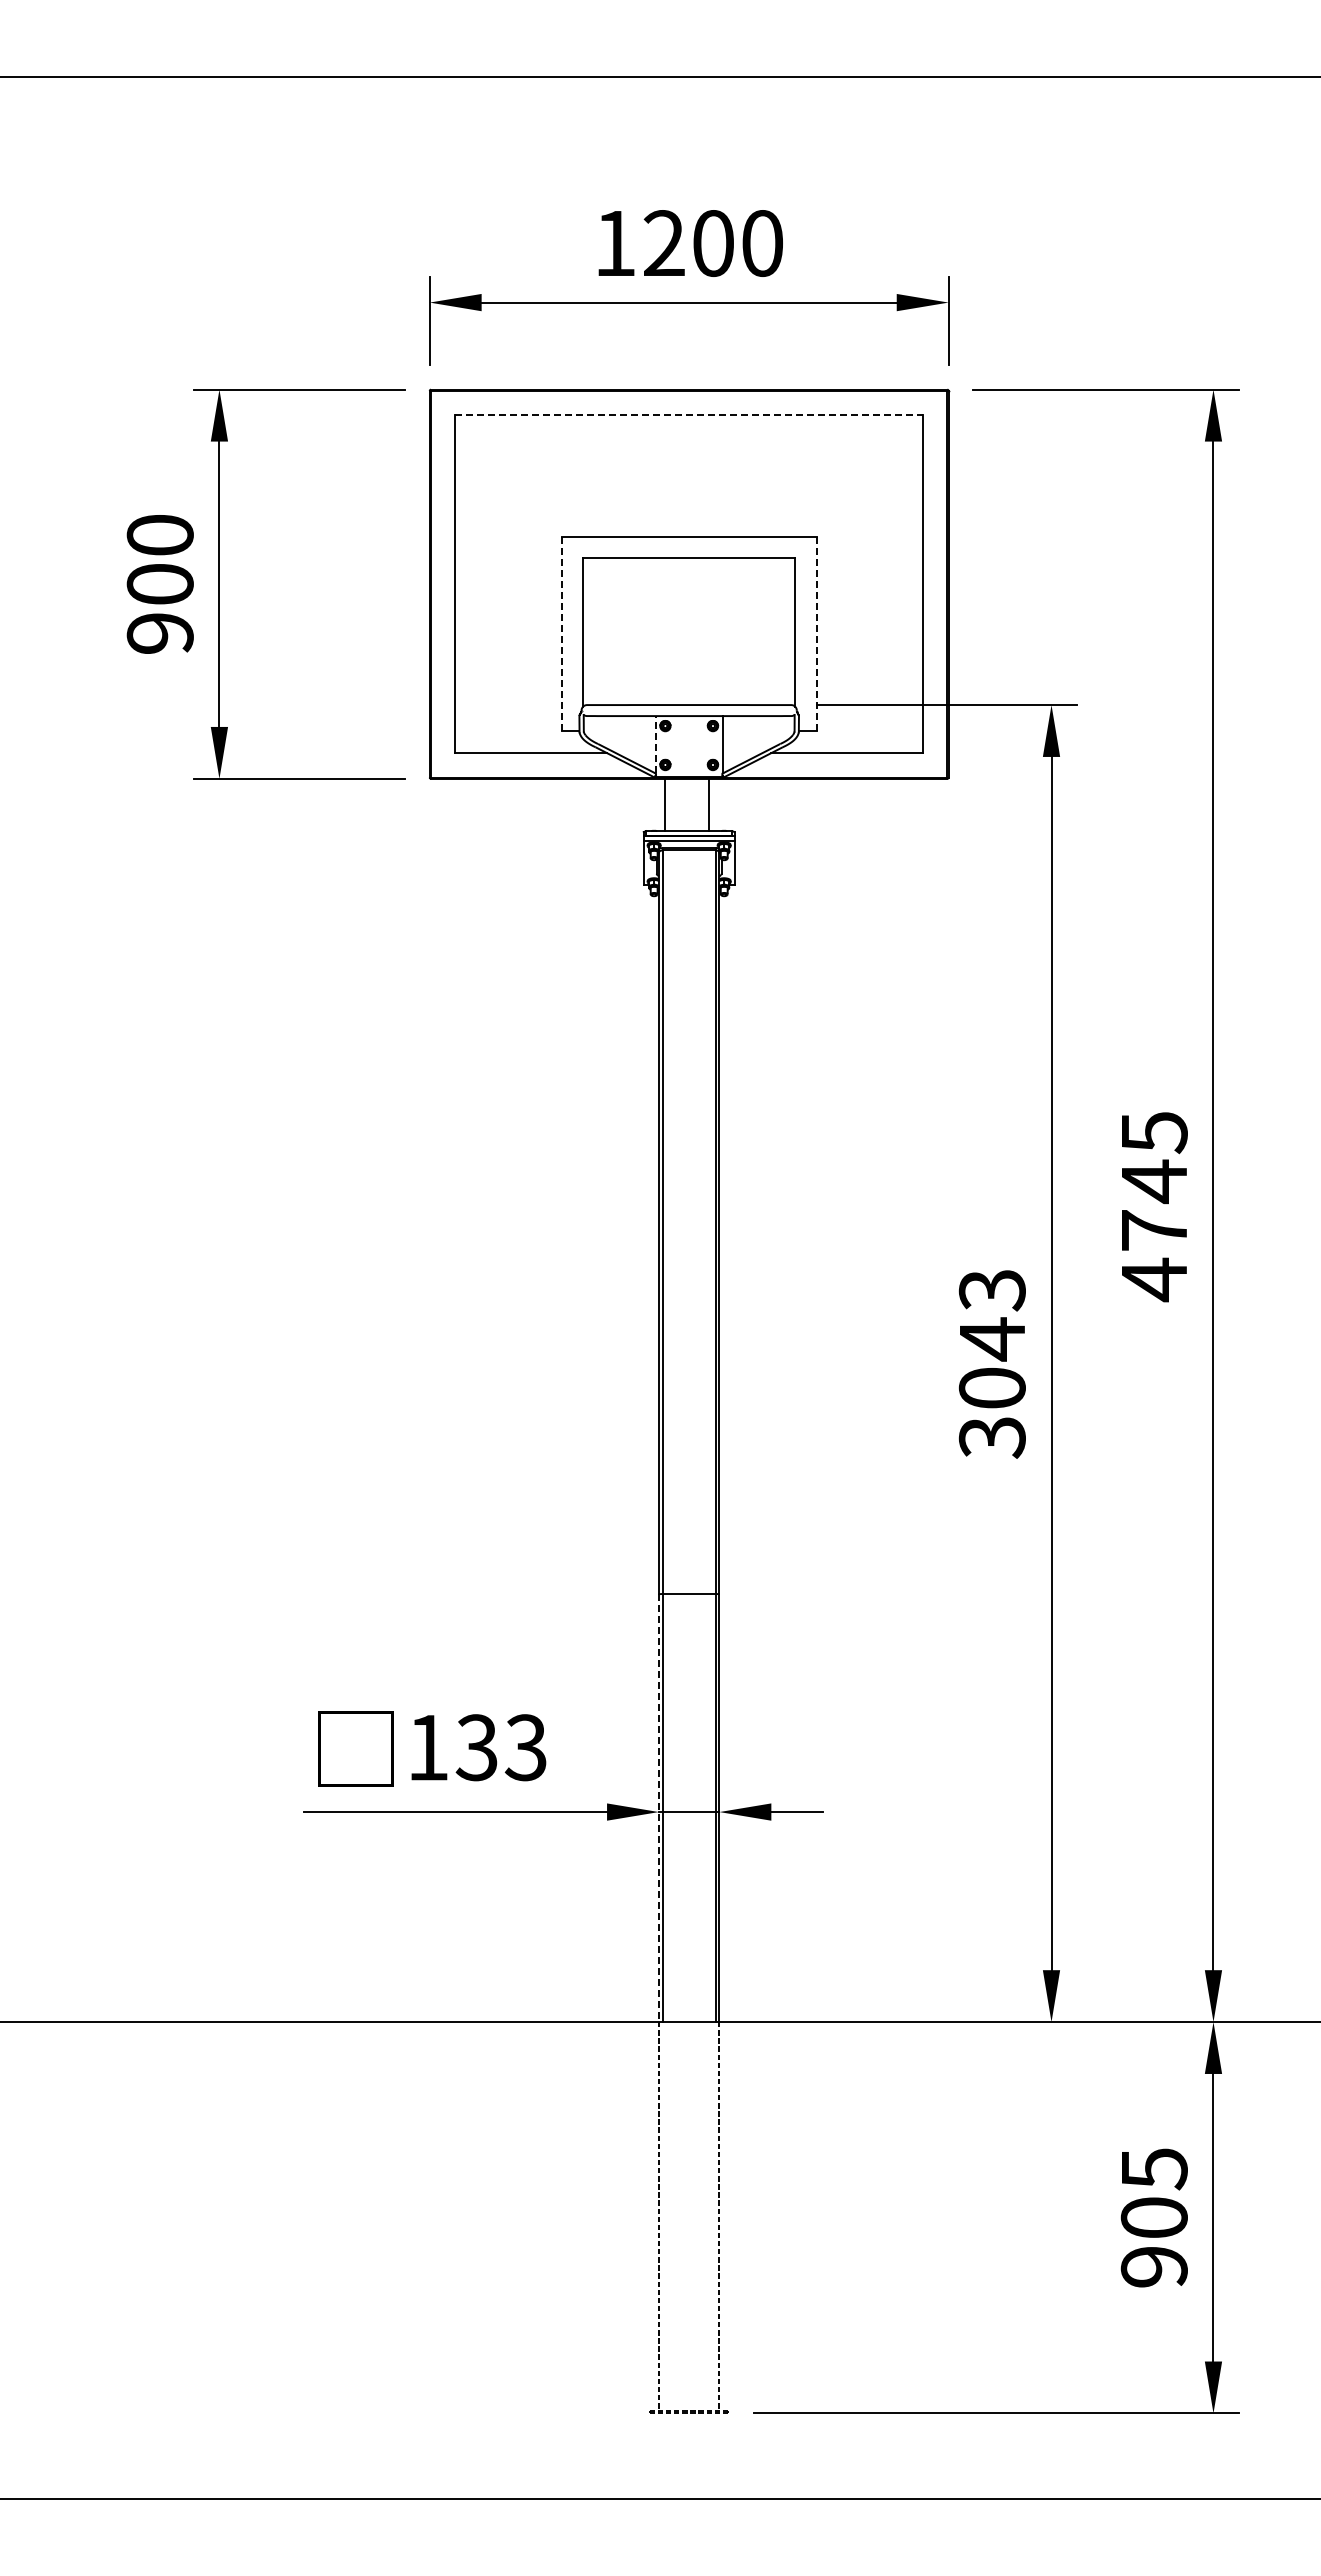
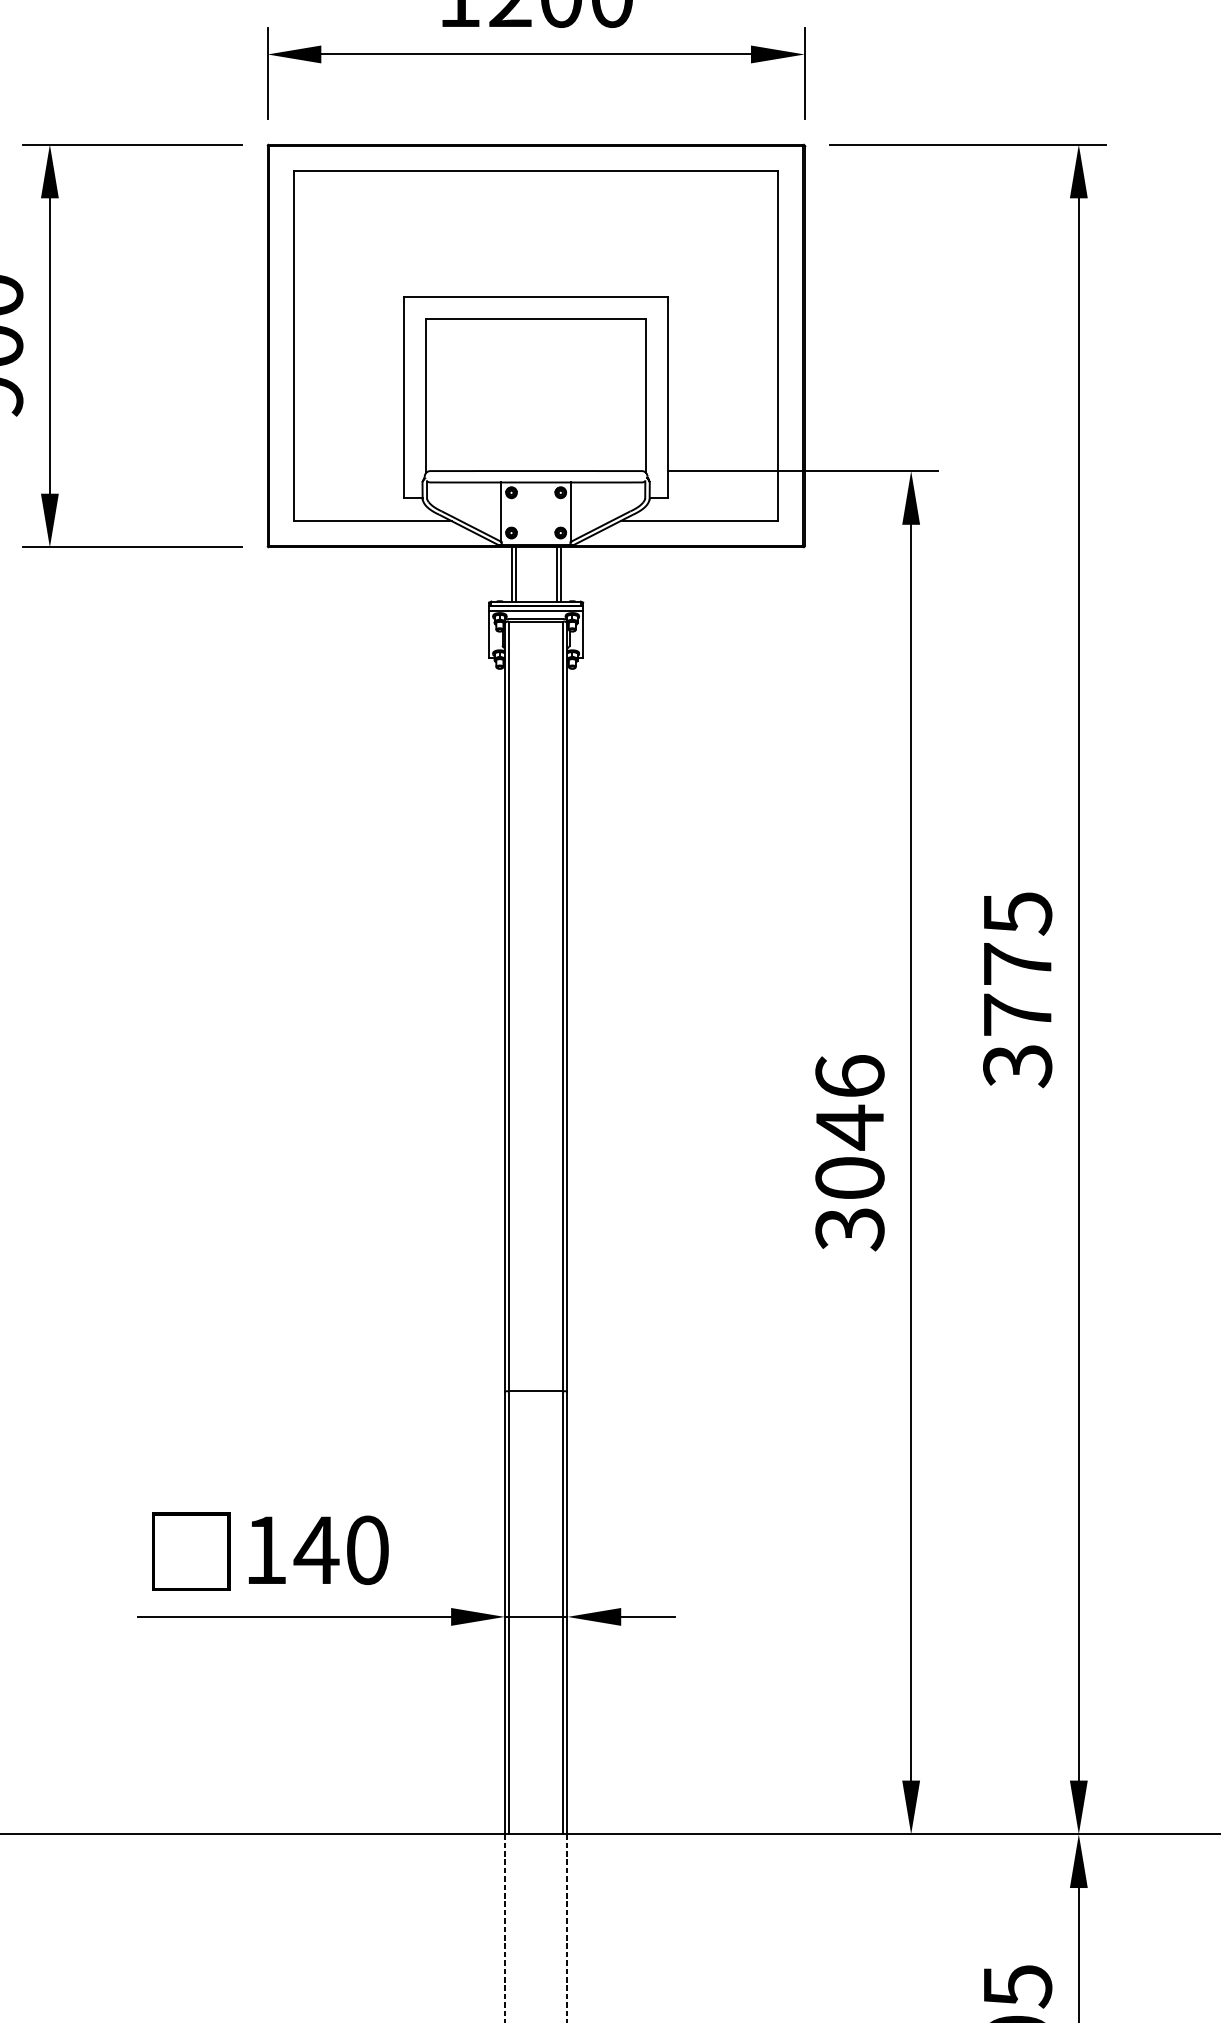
line: (689, 415) -> (536, 171), dashed -> solid
line: (561, 633) -> (403, 396), dashed -> solid
line: (816, 634) -> (667, 398), dashed -> solid
line: (655, 744) -> (501, 511), dashed -> solid
line: (669, 804) -> (515, 573), added
line: (712, 804) -> (560, 573), added
text: (1153, 1230) -> (1016, 1014), 4745 -> 3775
text: (991, 1290) -> (849, 1077), 3043 -> 3046
text: (500, 1747) -> (340, 1550), 133 -> 140
line: (658, 1808) -> (504, 1613), dashed -> solid

